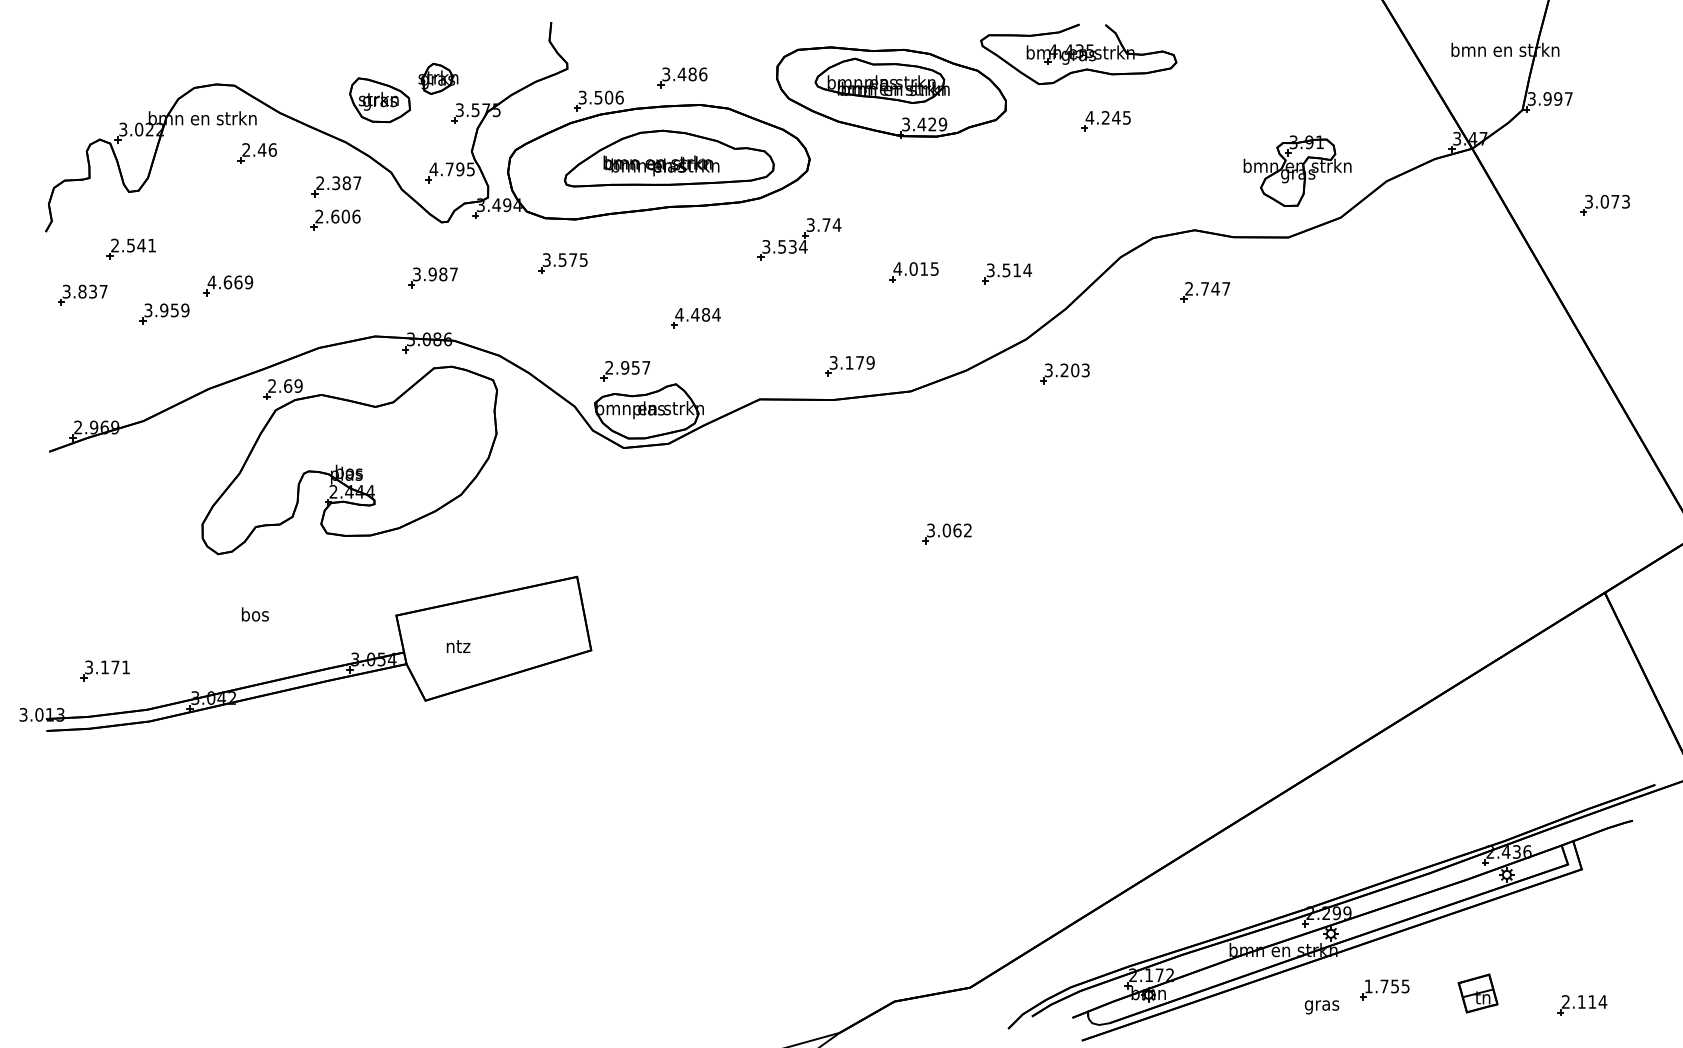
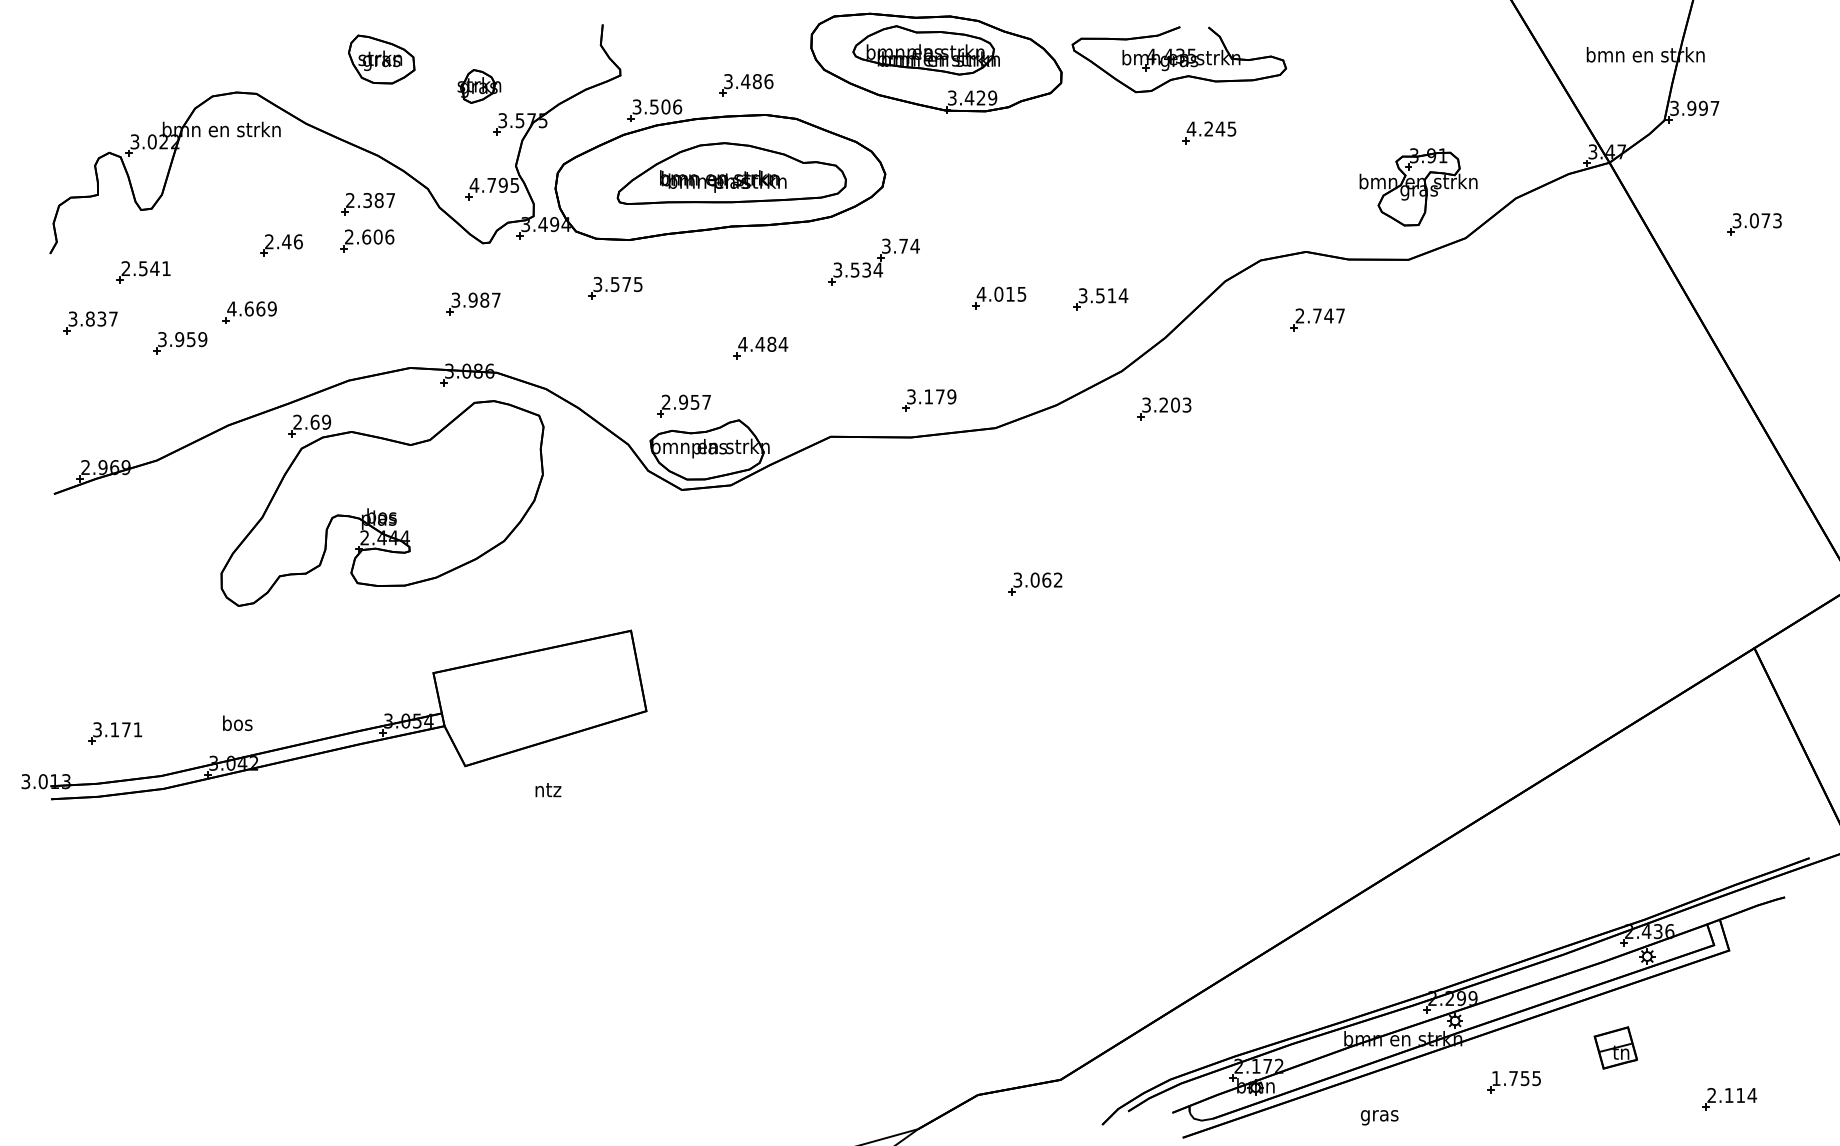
part: (891, 92) -> (936, 63), moved
part: (379, 100) -> (381, 59), moved
part: (256, 153) -> (280, 245), moved
text: (255, 614) -> (237, 723), moved
text: (458, 646) -> (548, 789), moved
part: (1477, 993) -> (1615, 1047), moved
text: (1321, 1007) -> (1379, 1117), moved

